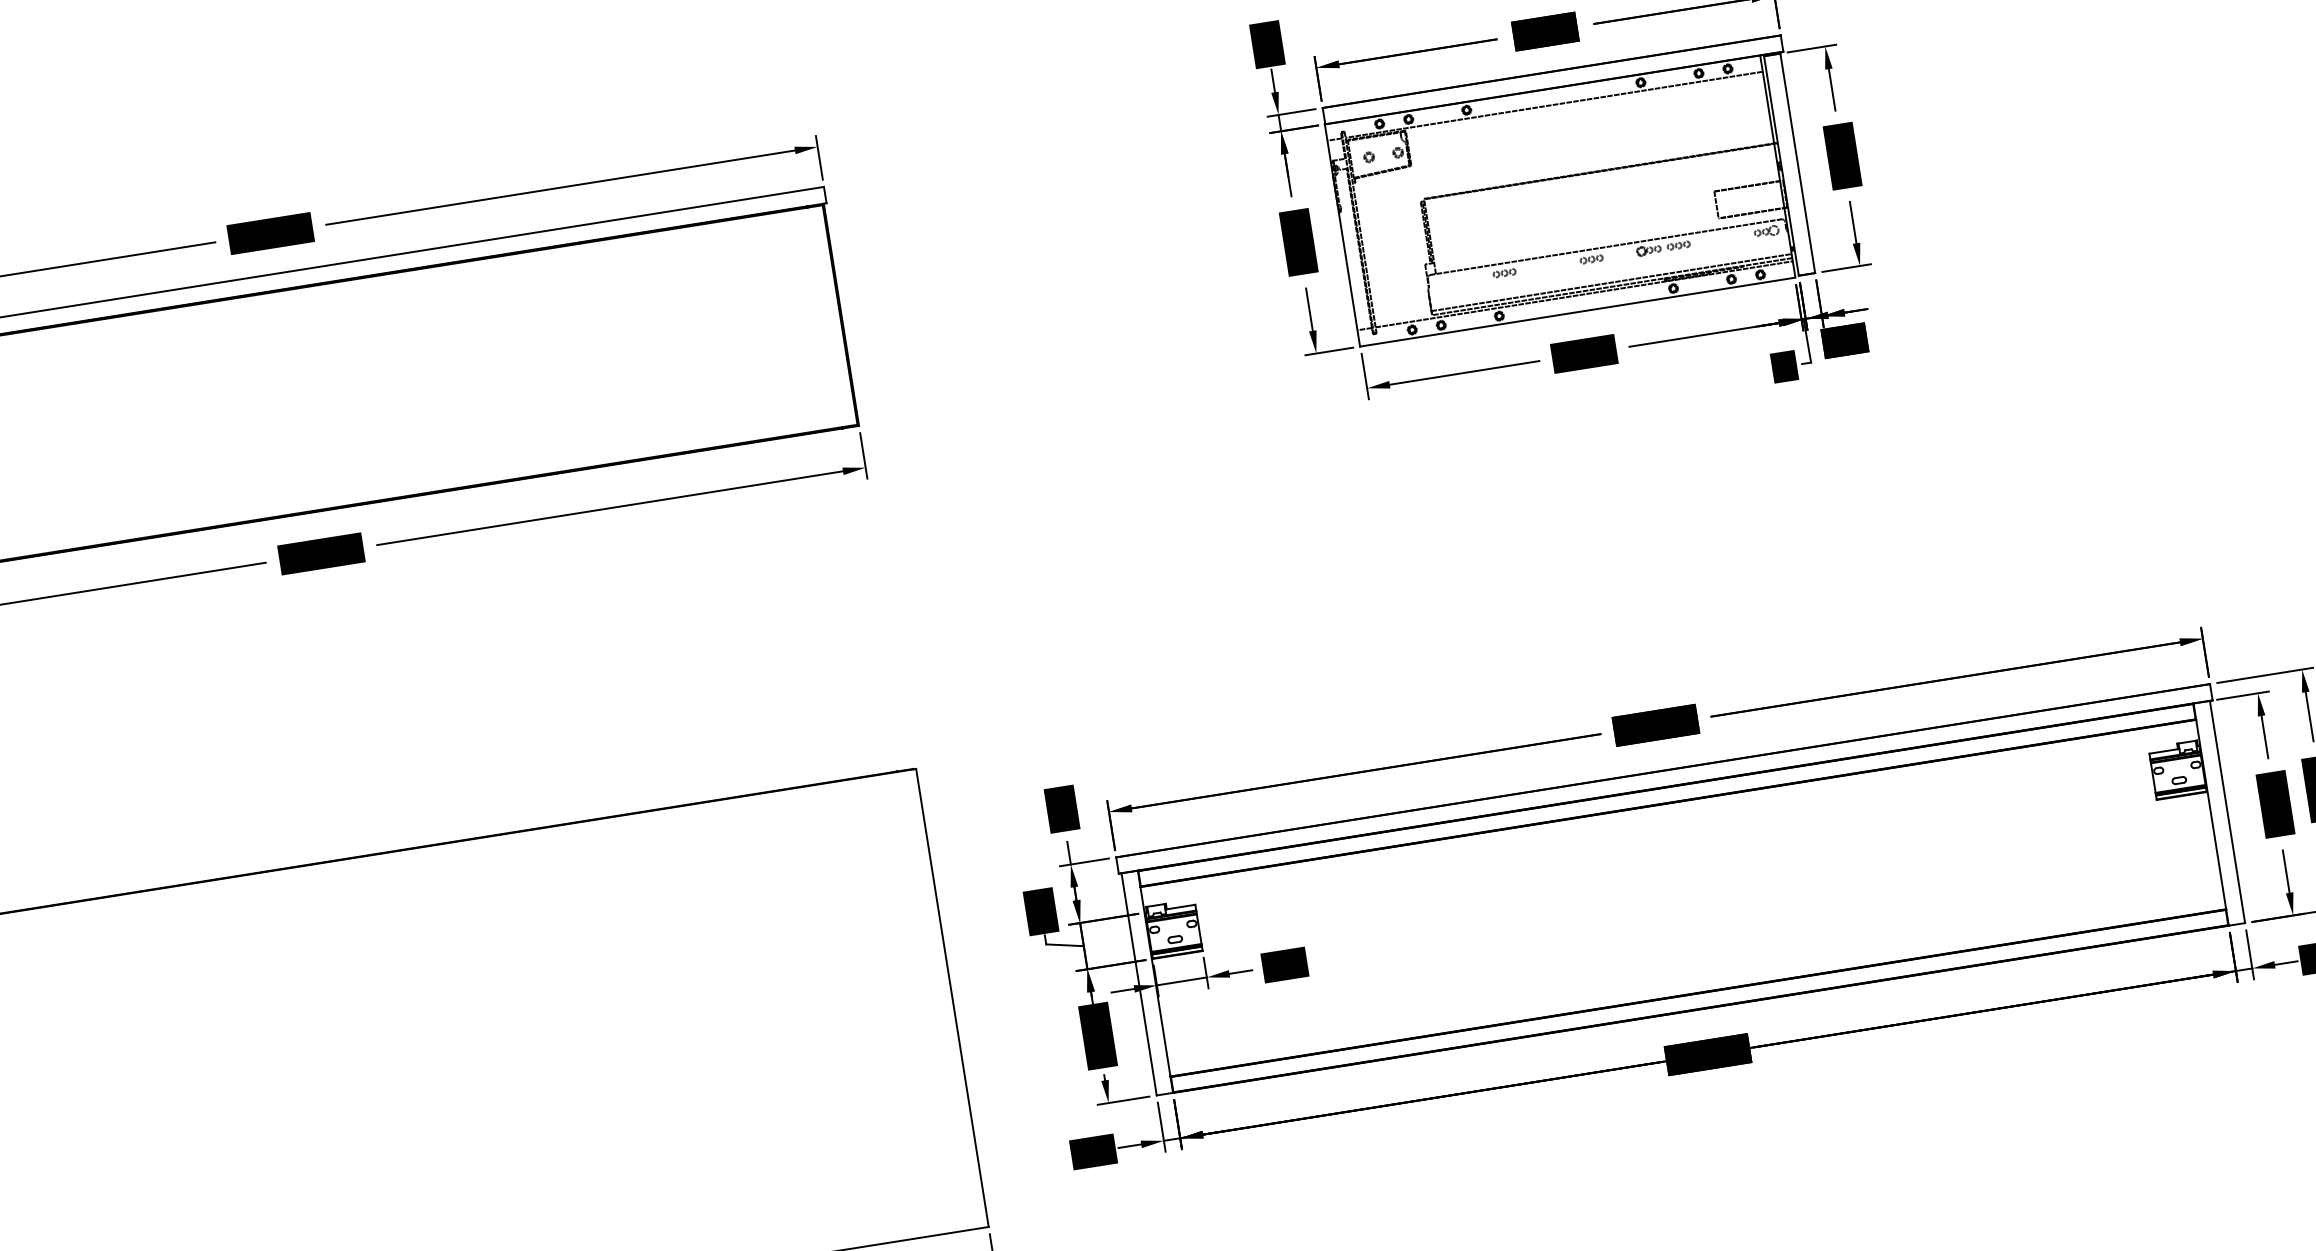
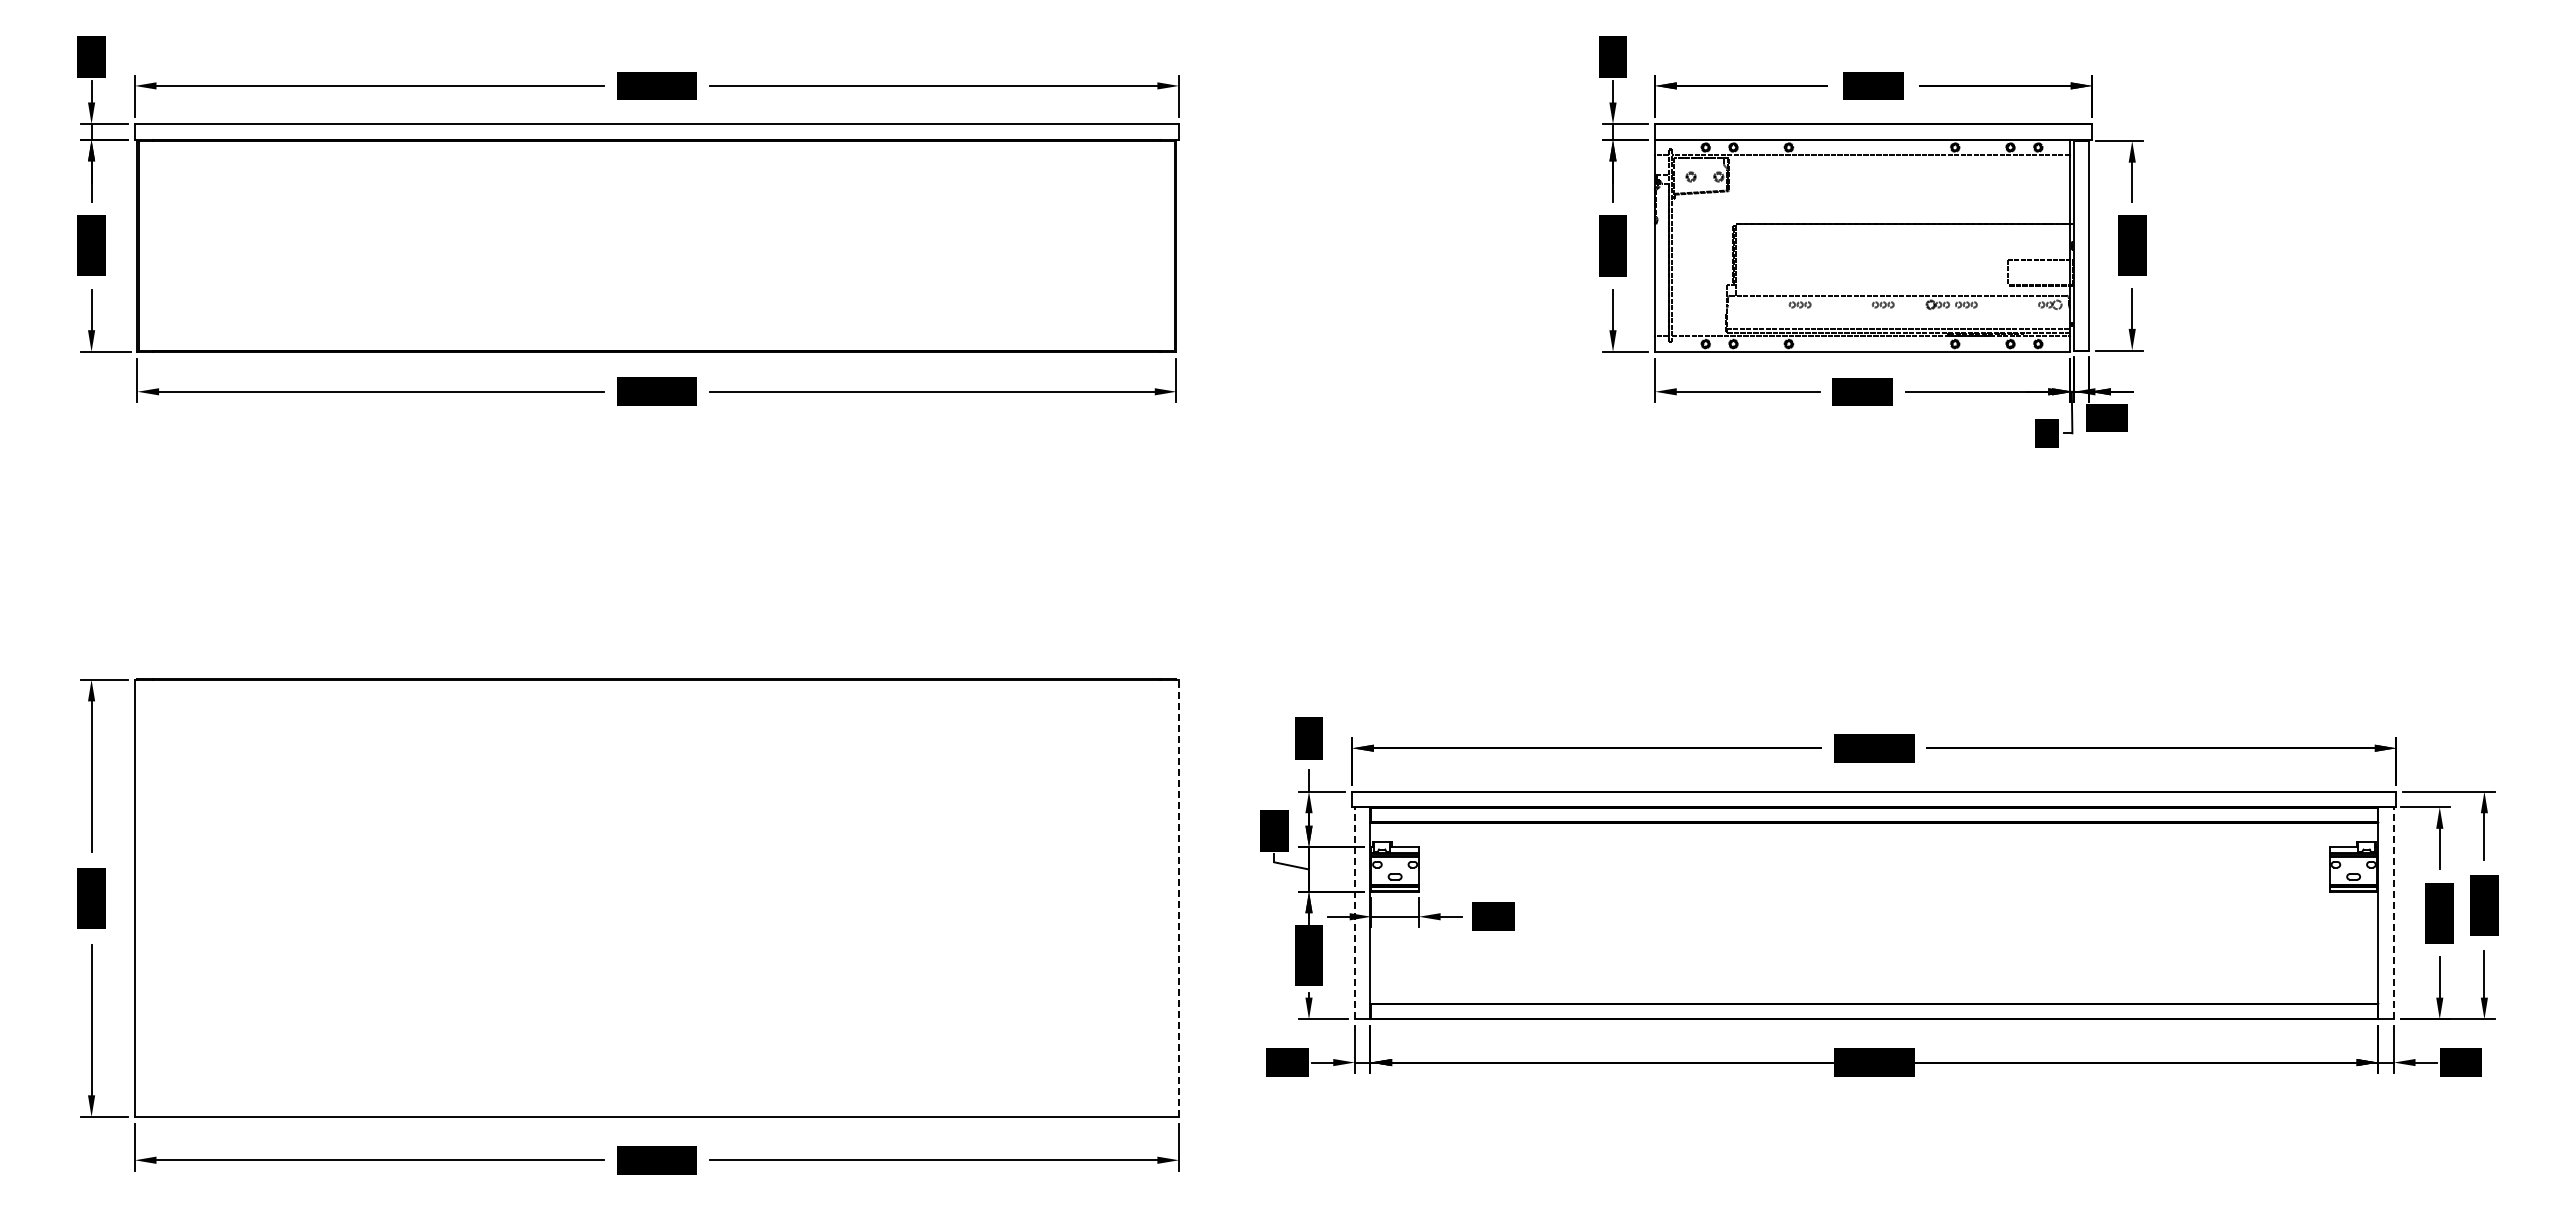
line: (2226, 811) -> (2393, 912), solid -> dashed
line: (1138, 983) -> (1354, 912), solid -> dashed
line: (952, 998) -> (1179, 898), solid -> dashed

